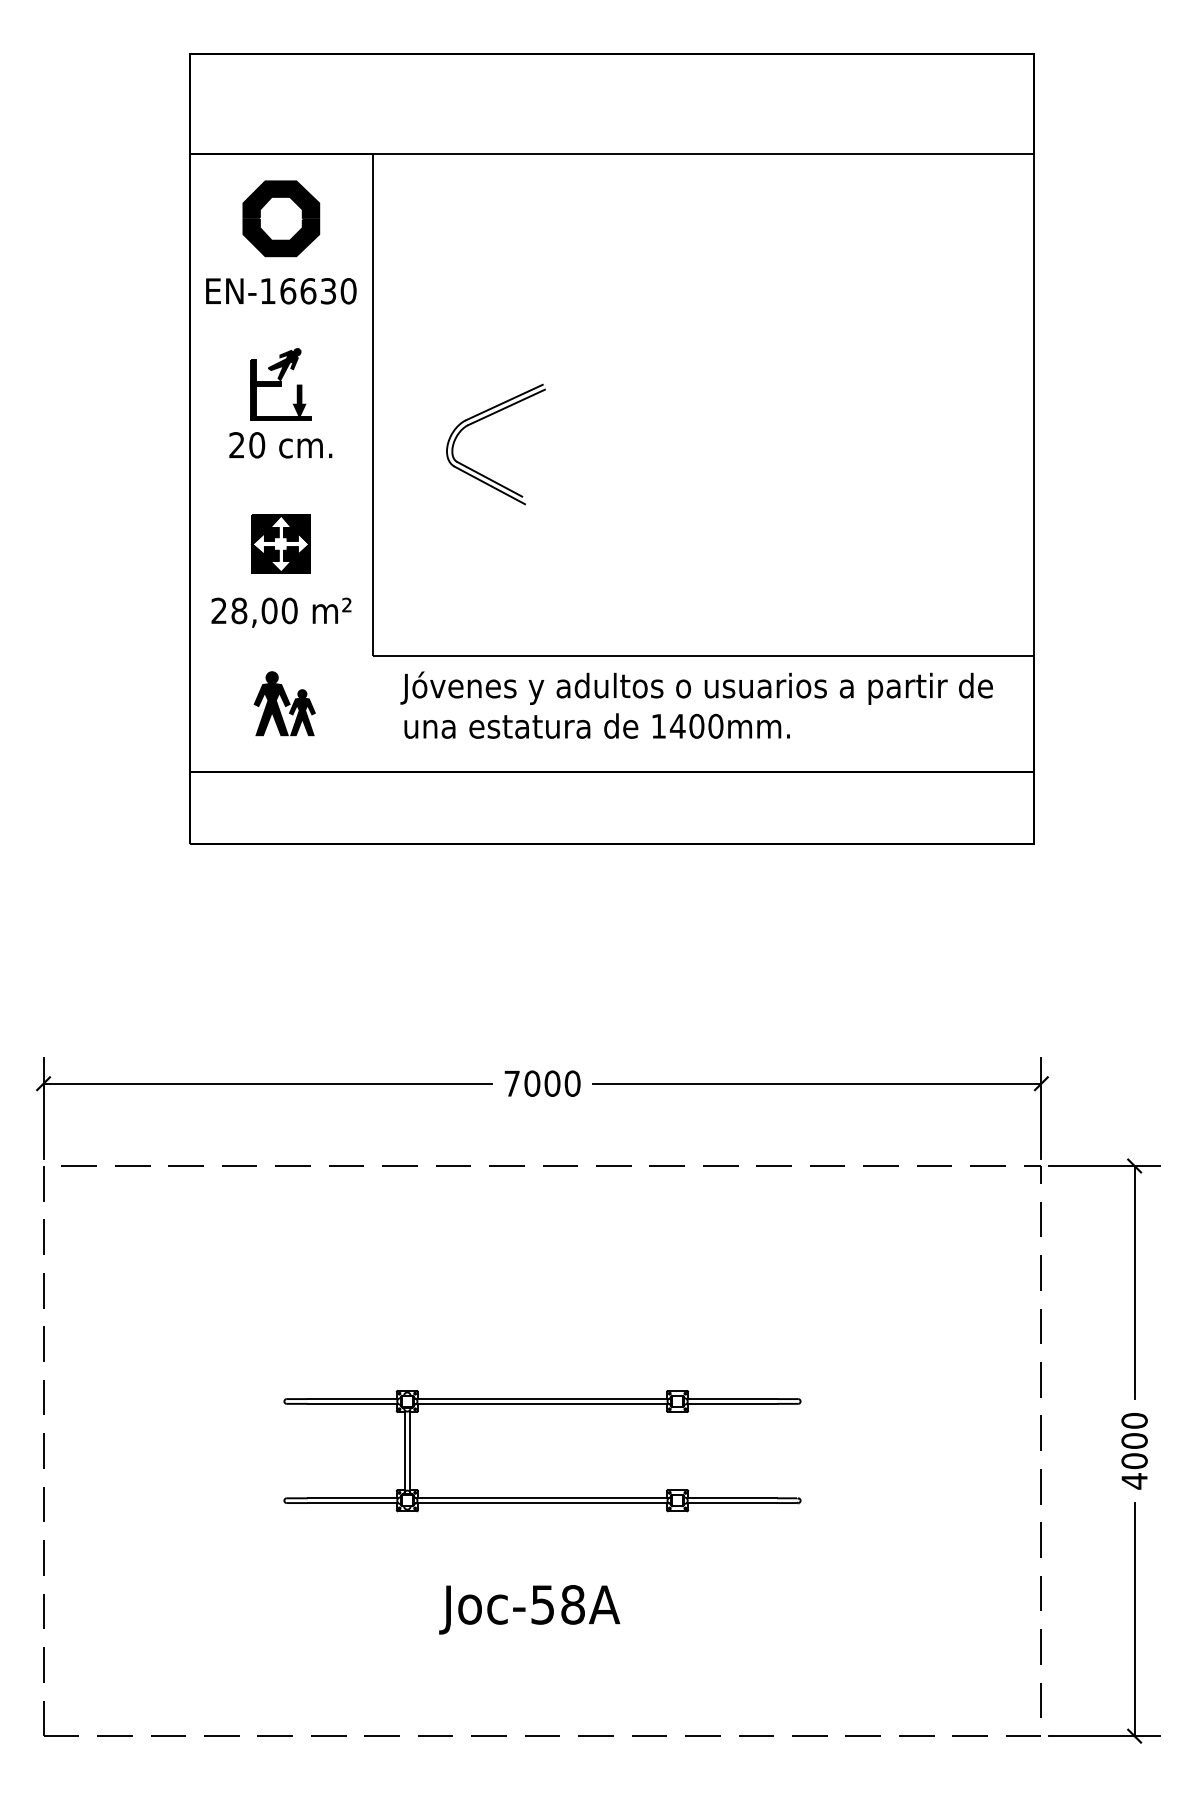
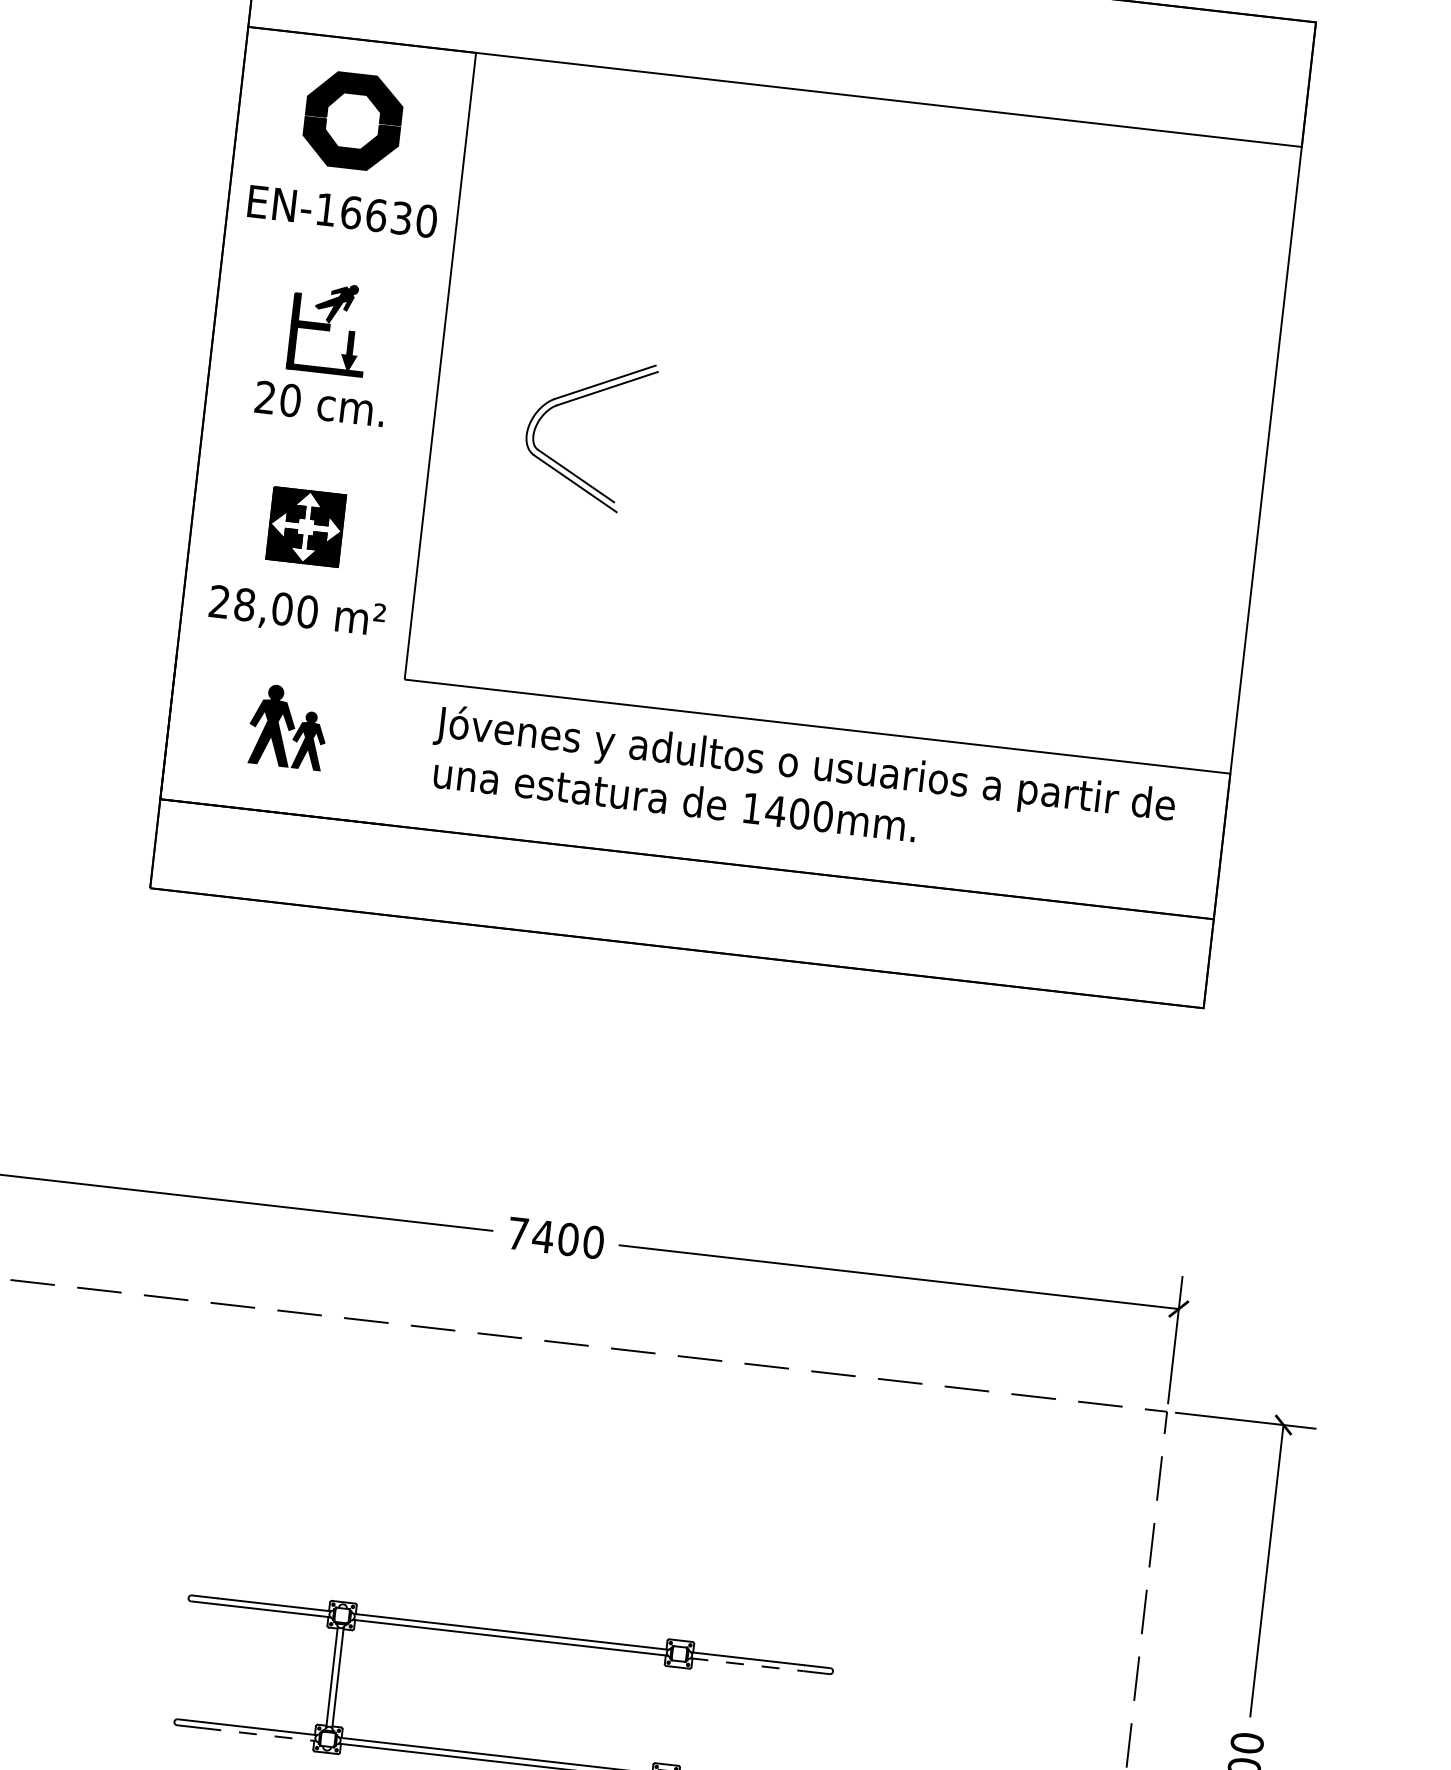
text: (532, 1083) -> (543, 1236), 7000 -> 7400
line: (732, 1403) -> (747, 1664), solid -> dashed
line: (353, 1503) -> (260, 1735), solid -> dashed

